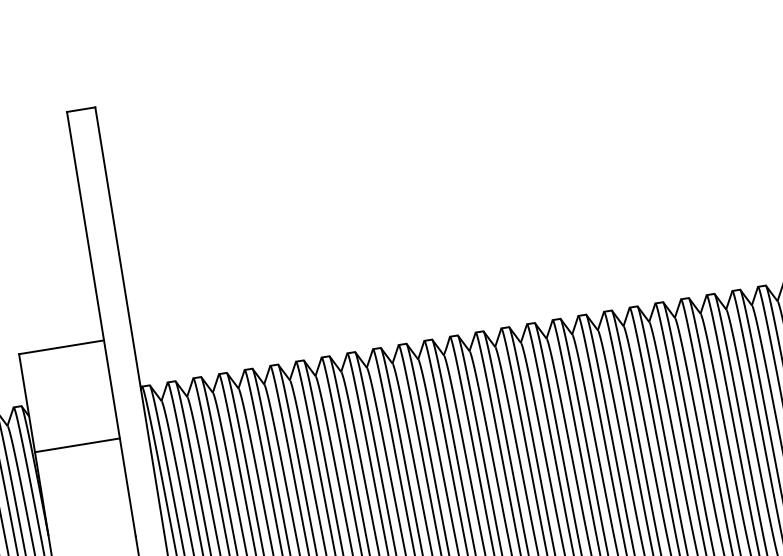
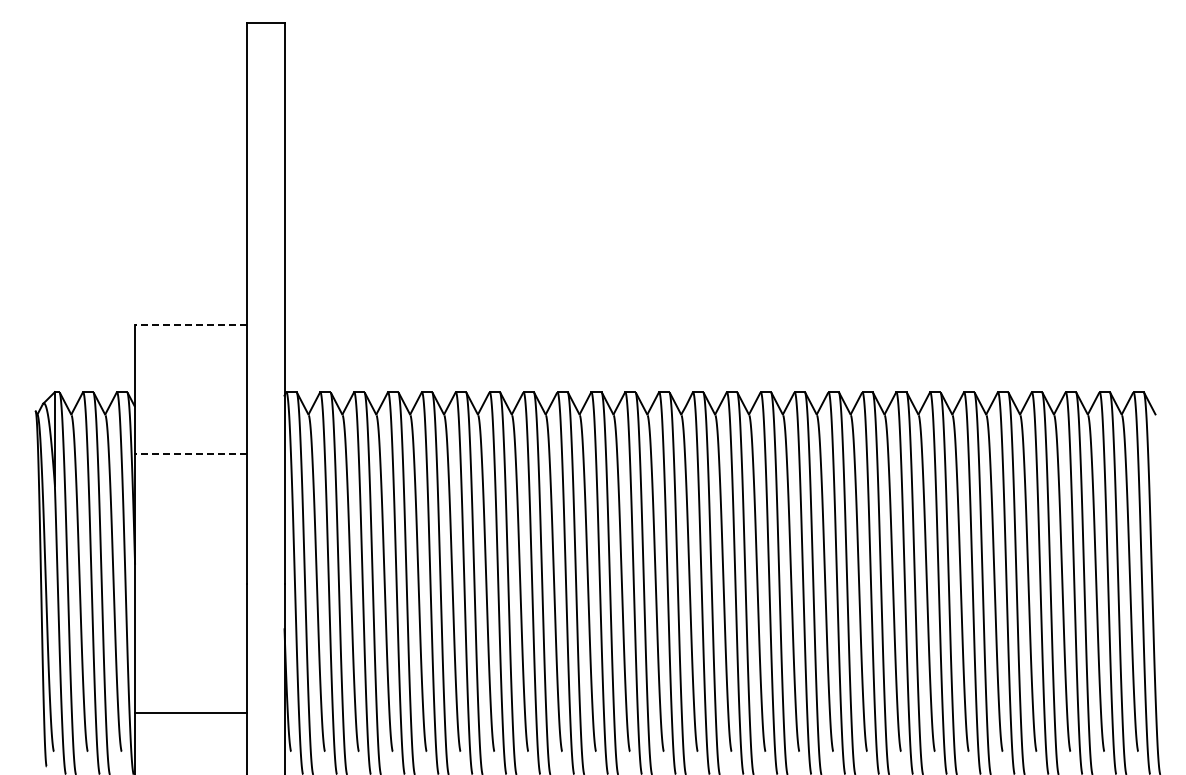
line: (61, 347) -> (190, 324), solid -> dashed
line: (77, 445) -> (190, 454), solid -> dashed

